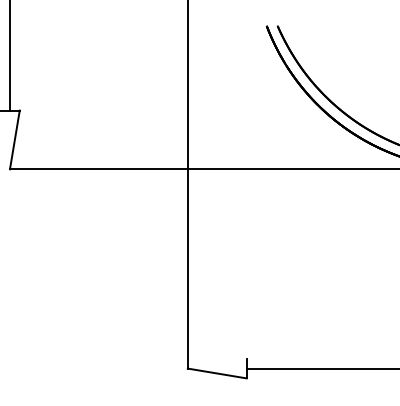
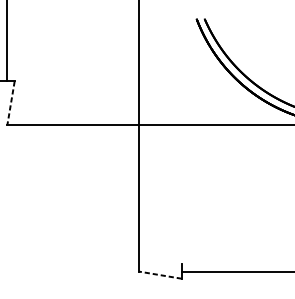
line: (14, 139) -> (10, 102), solid -> dashed
line: (217, 373) -> (160, 275), solid -> dashed

